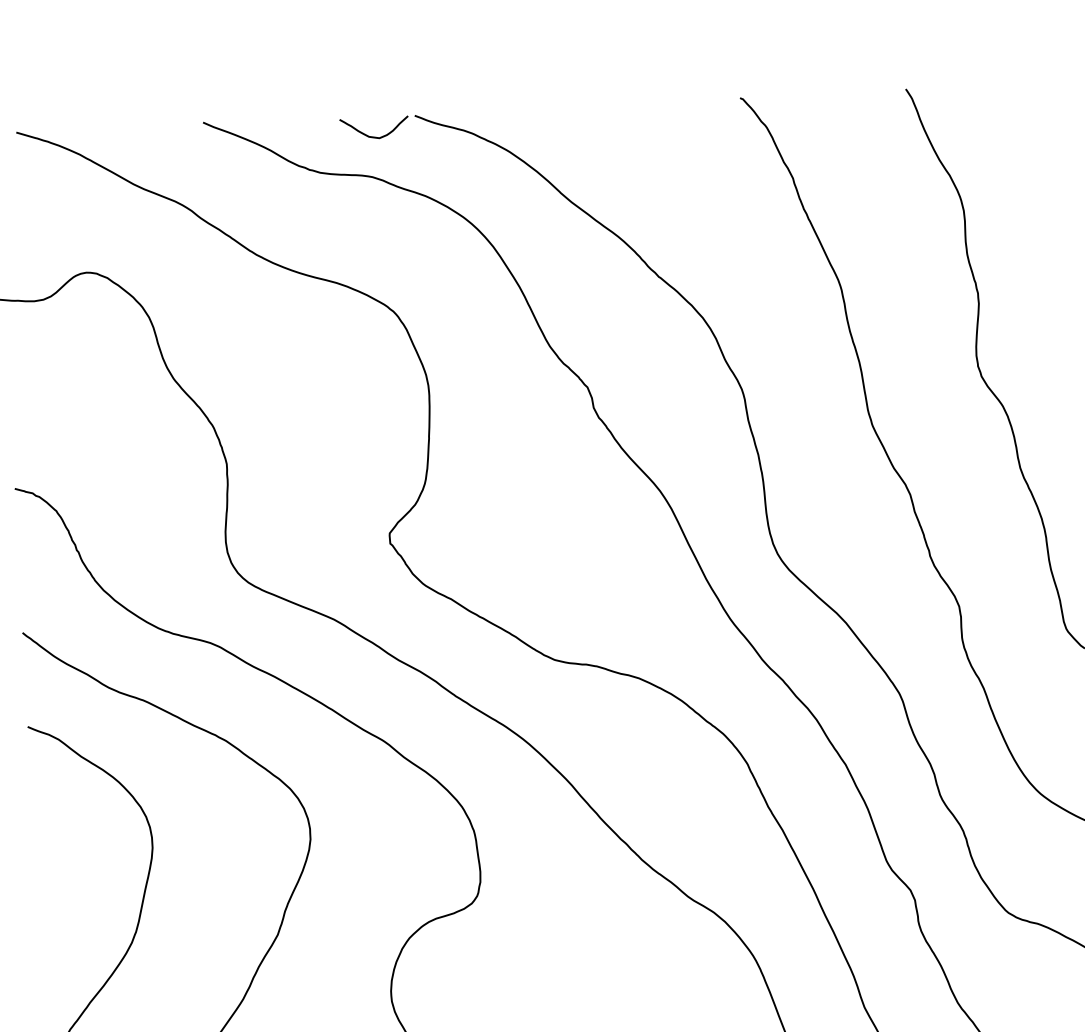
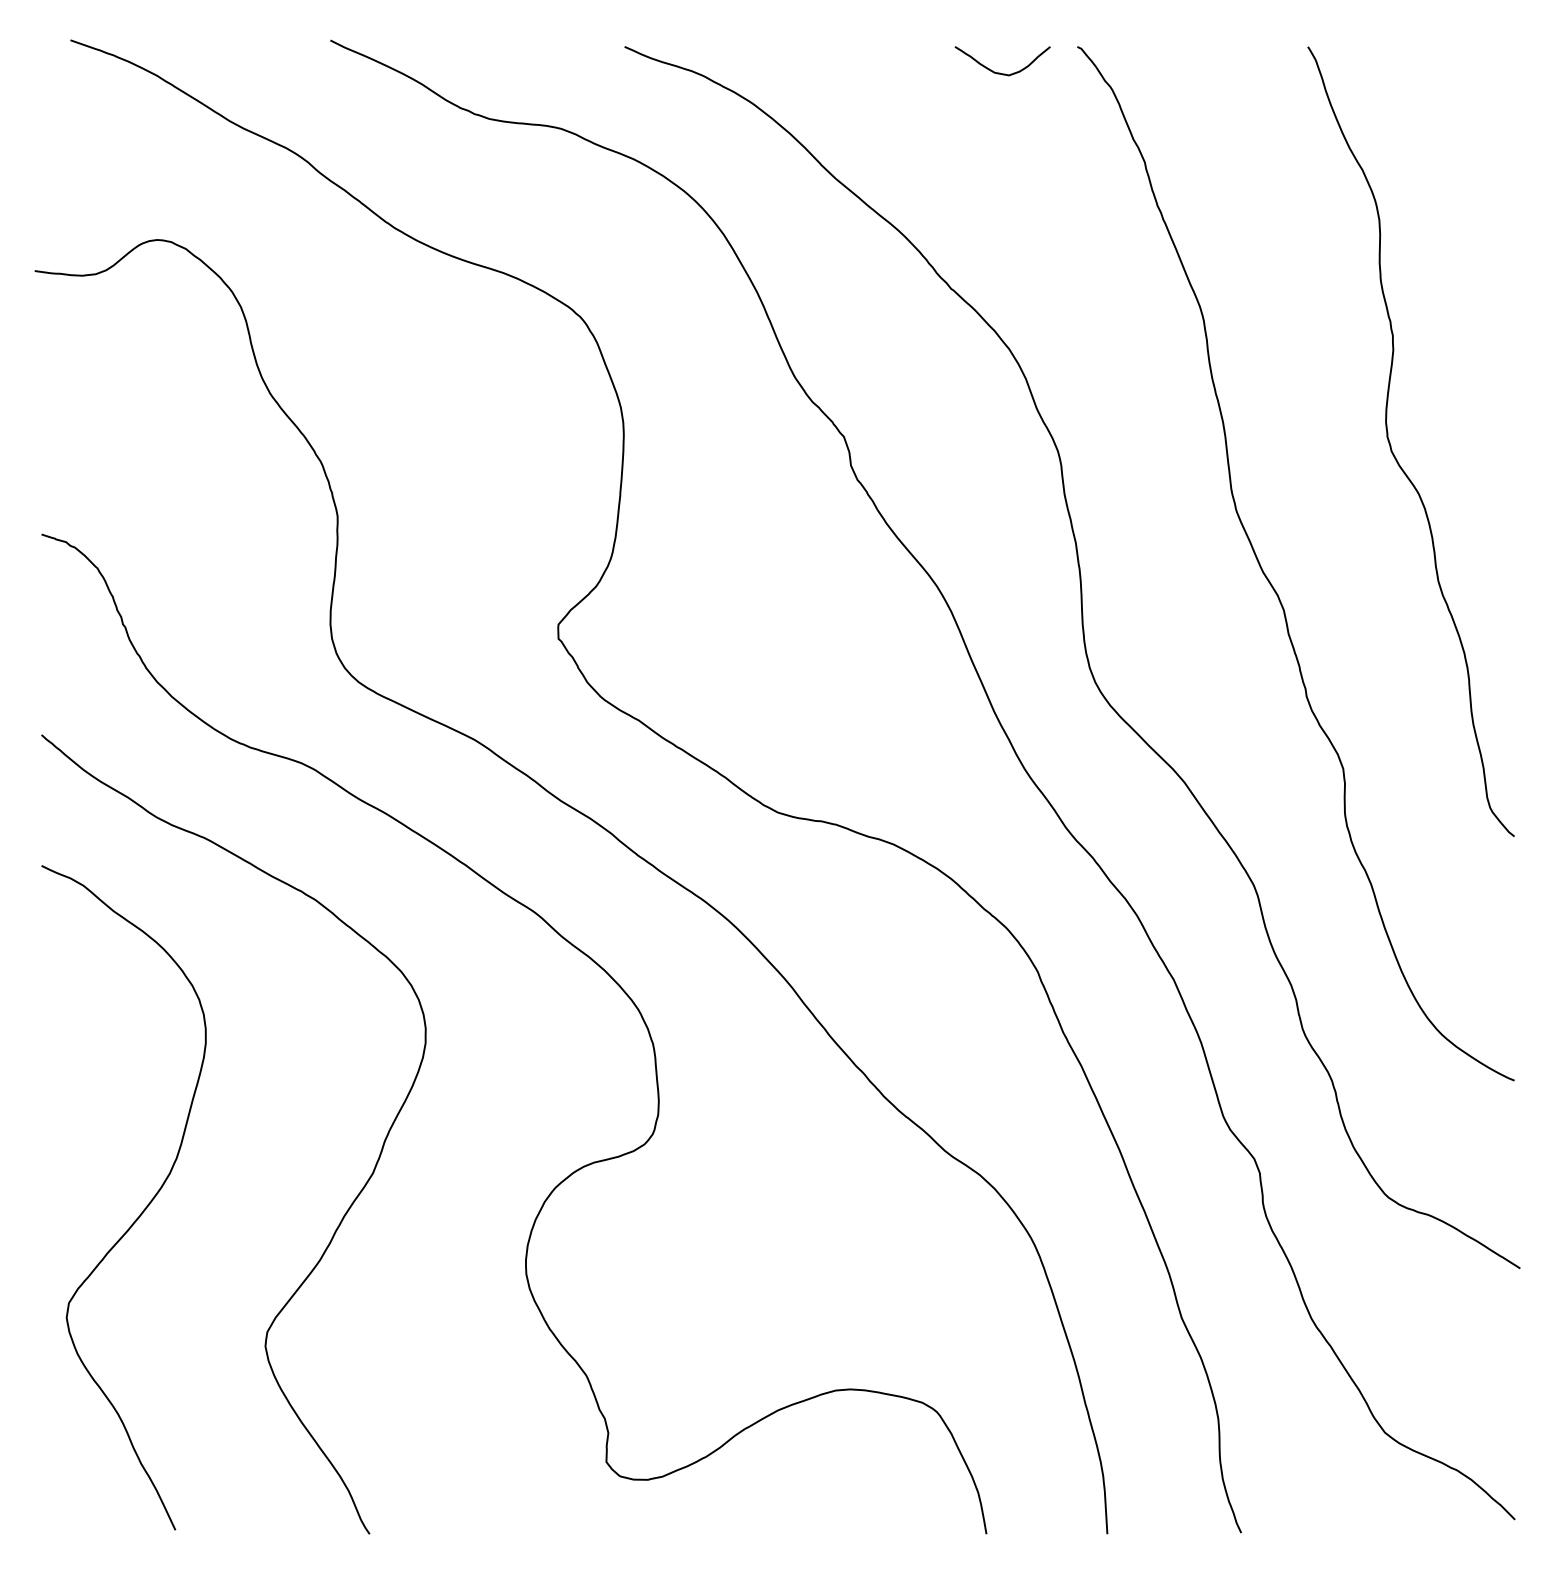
curve: (373, 136) -> (1000, 72), moved

